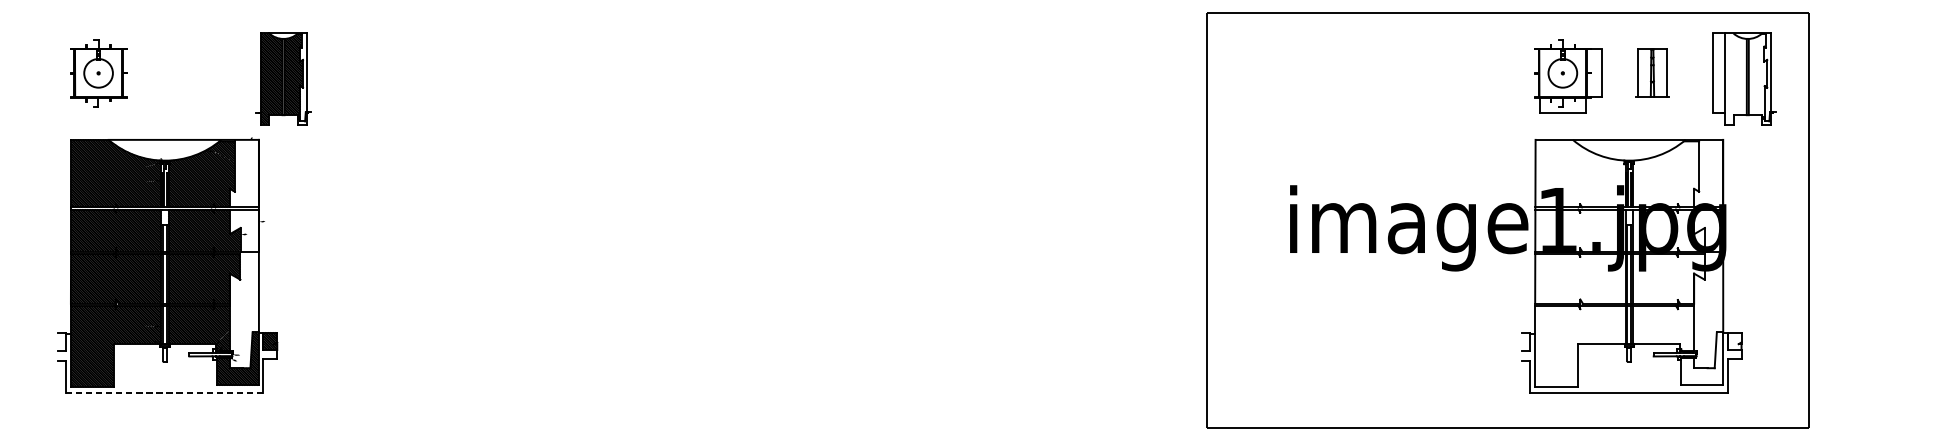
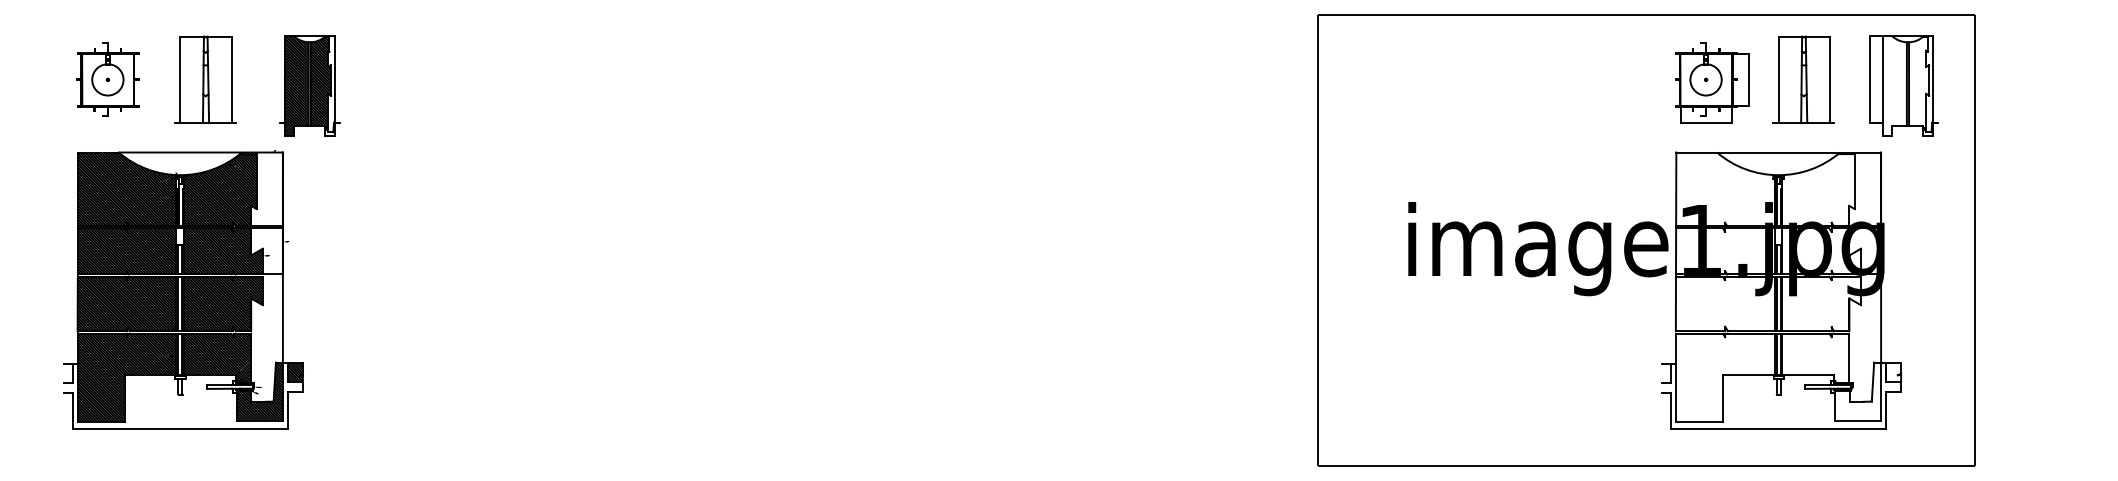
part: (188, 72) -> (205, 79), added
part: (1652, 72) -> (1803, 79), size x1.67
line: (165, 392) -> (180, 428), dashed -> solid

